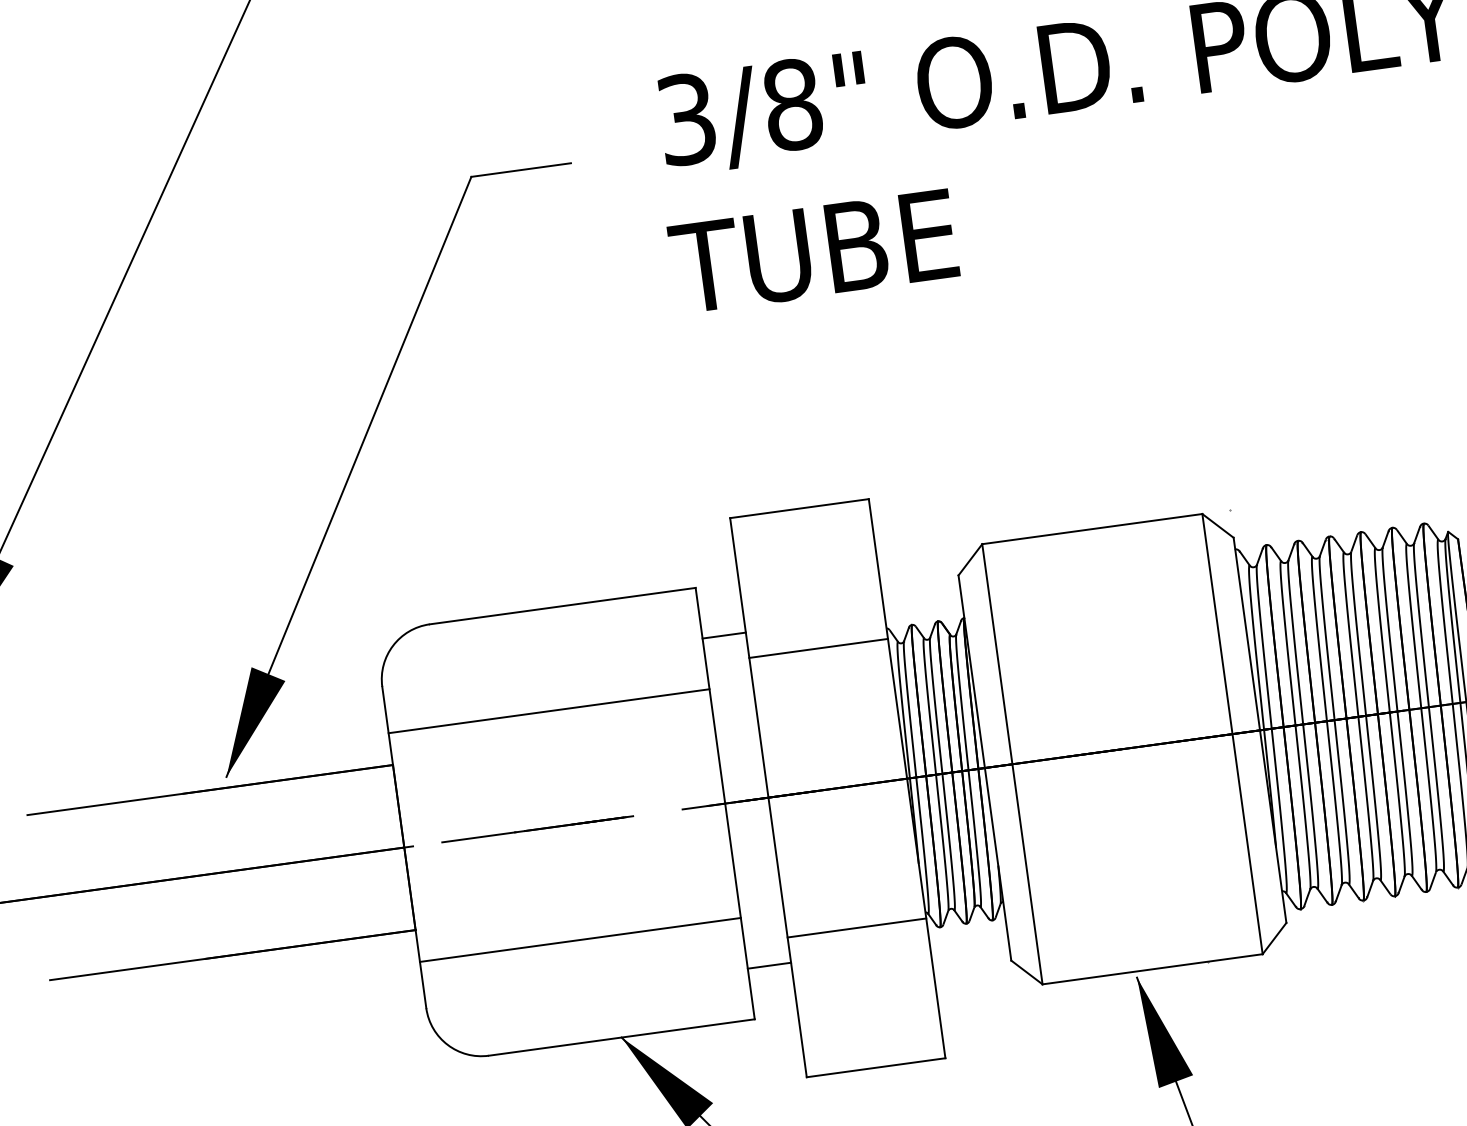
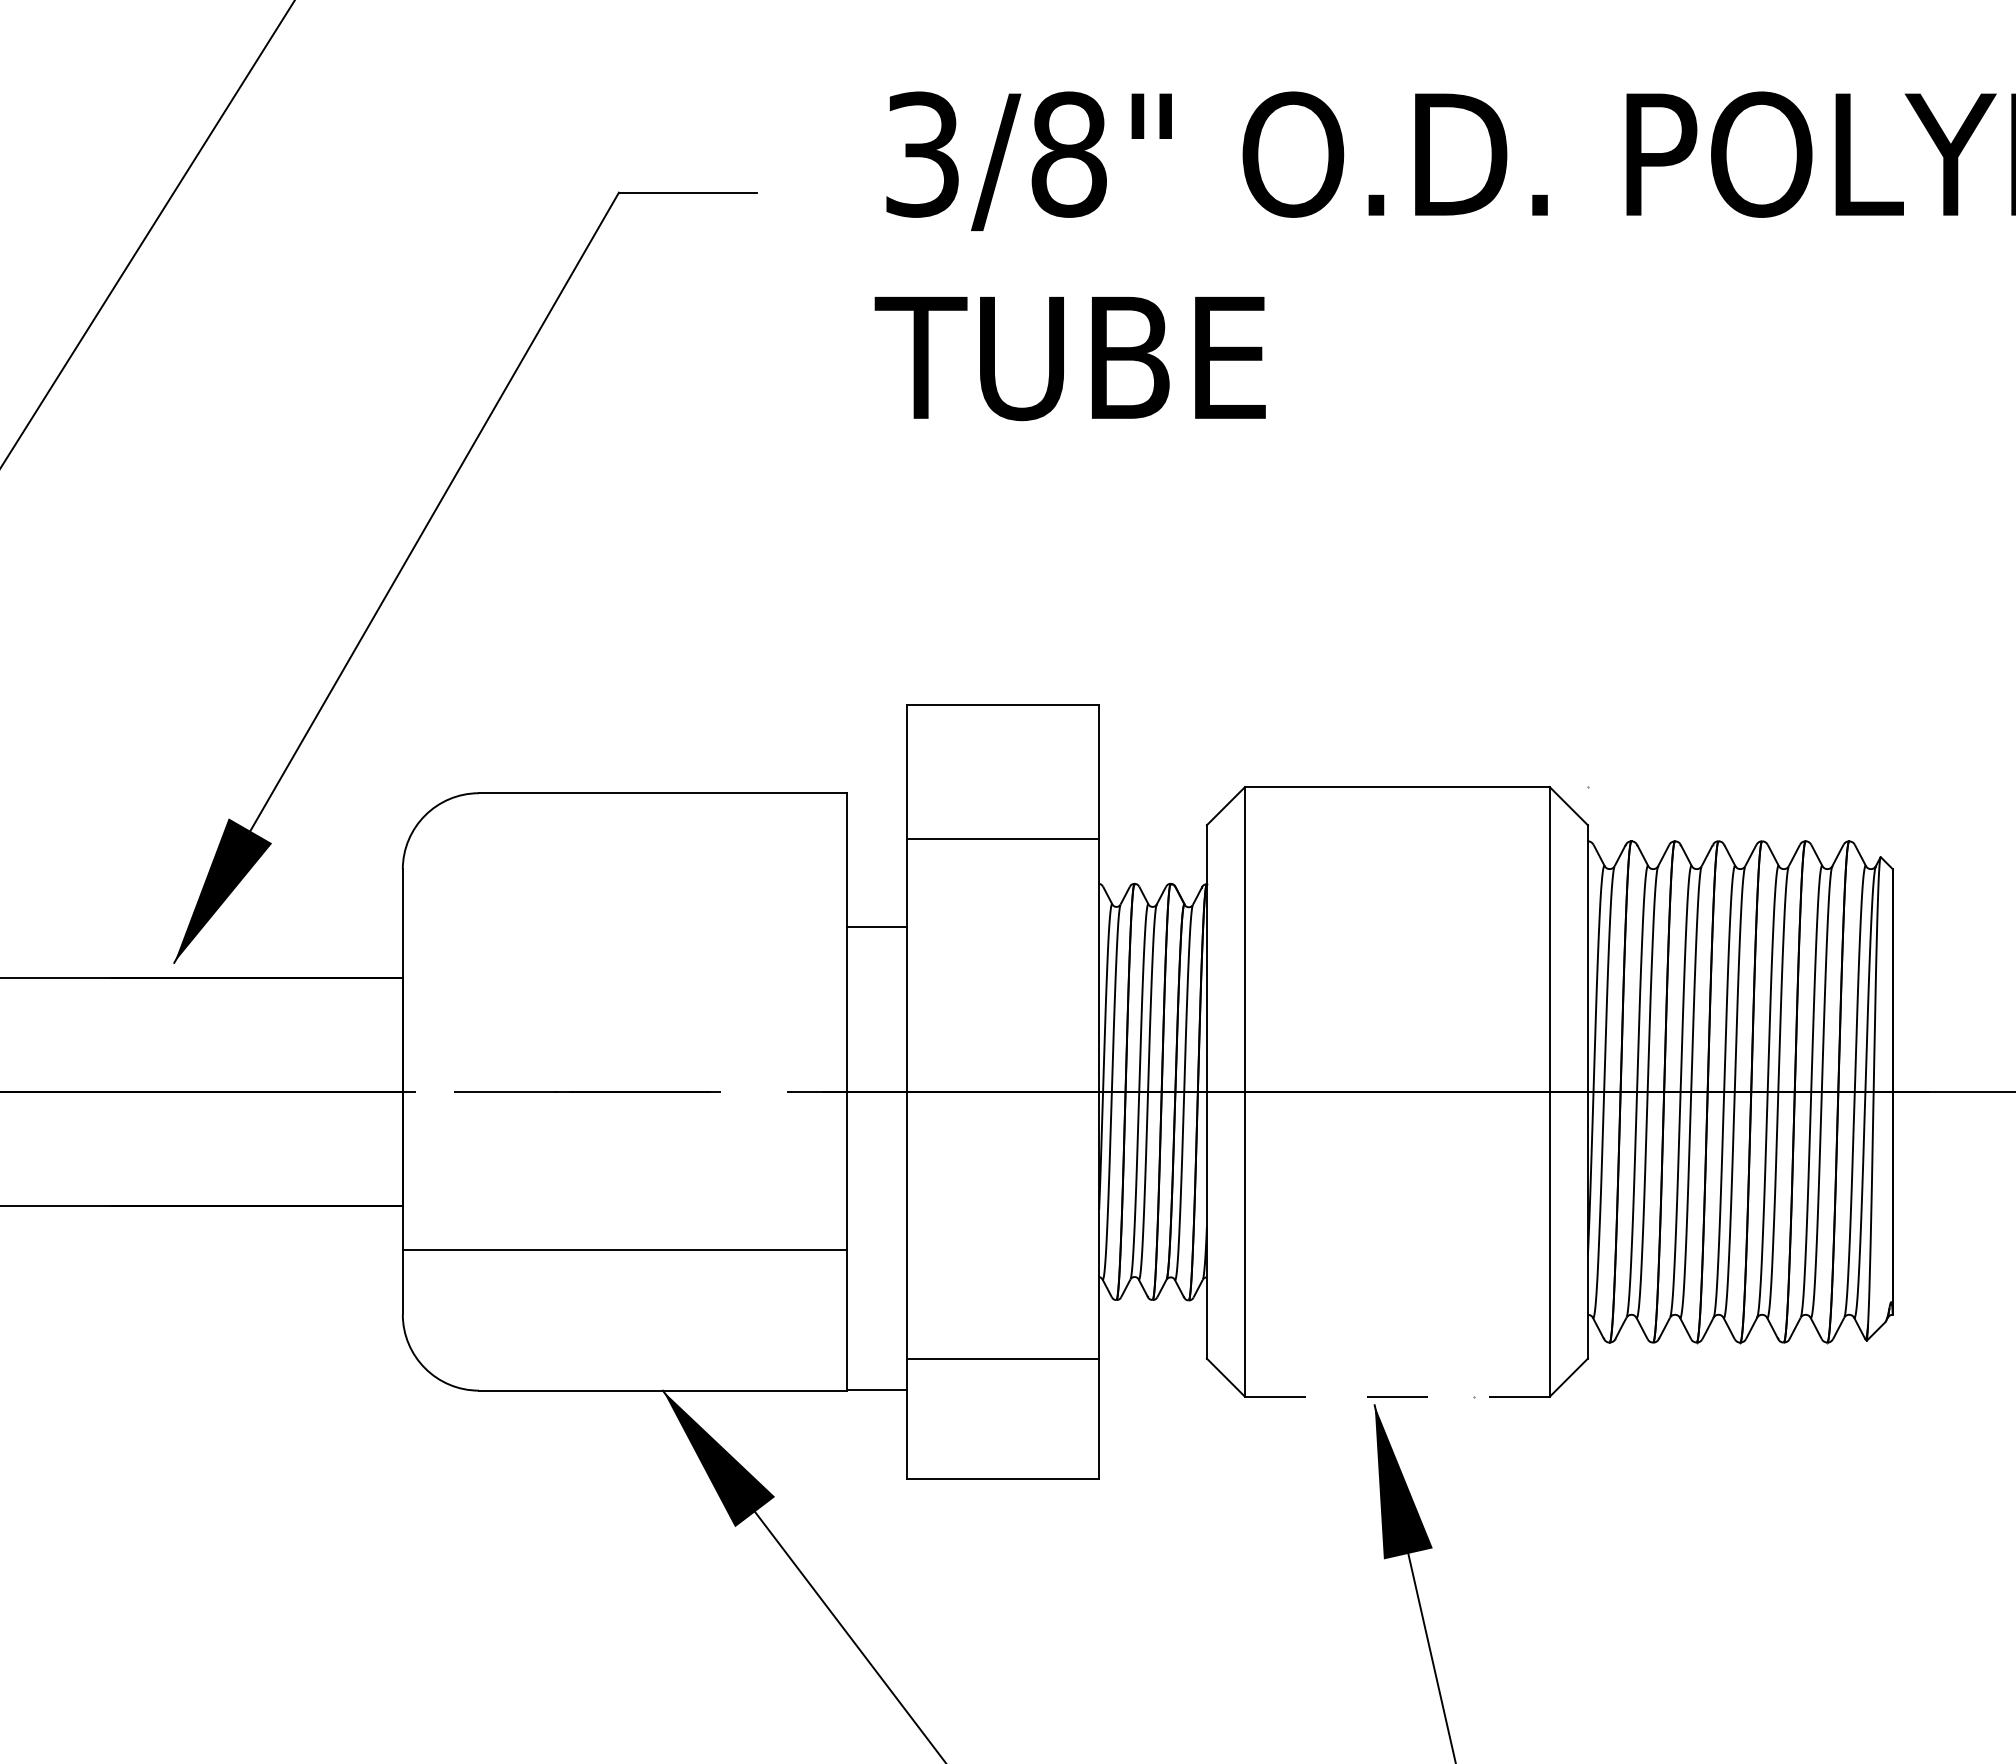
line: (724, 635) -> (877, 927), moved
line: (818, 648) -> (1003, 839), moved
line: (548, 711) -> (624, 933), removed
line: (857, 927) -> (1003, 1358), moved
line: (769, 965) -> (877, 1389), moved
line: (1152, 969) -> (1397, 1396), solid -> dashed

